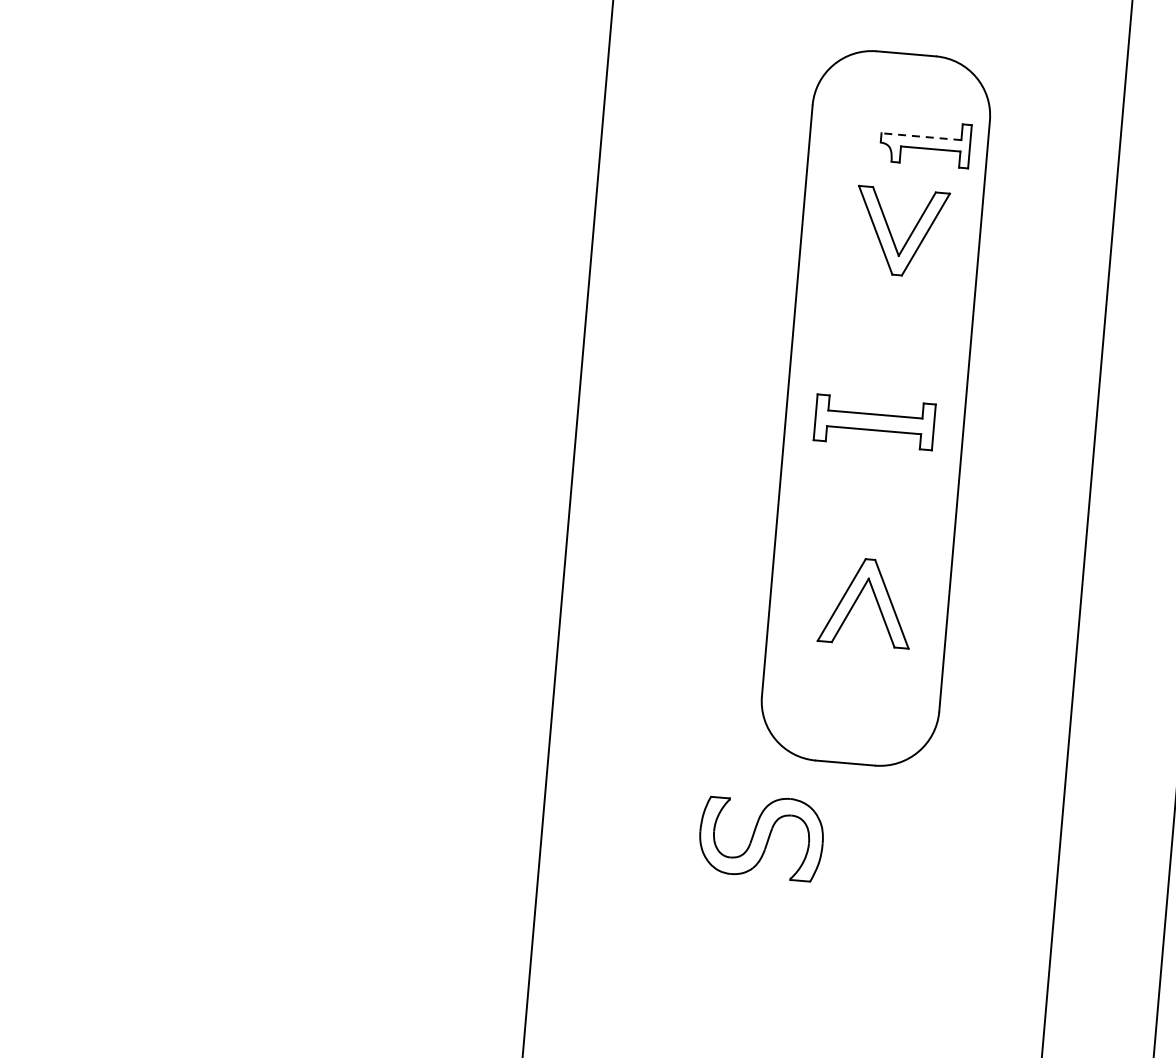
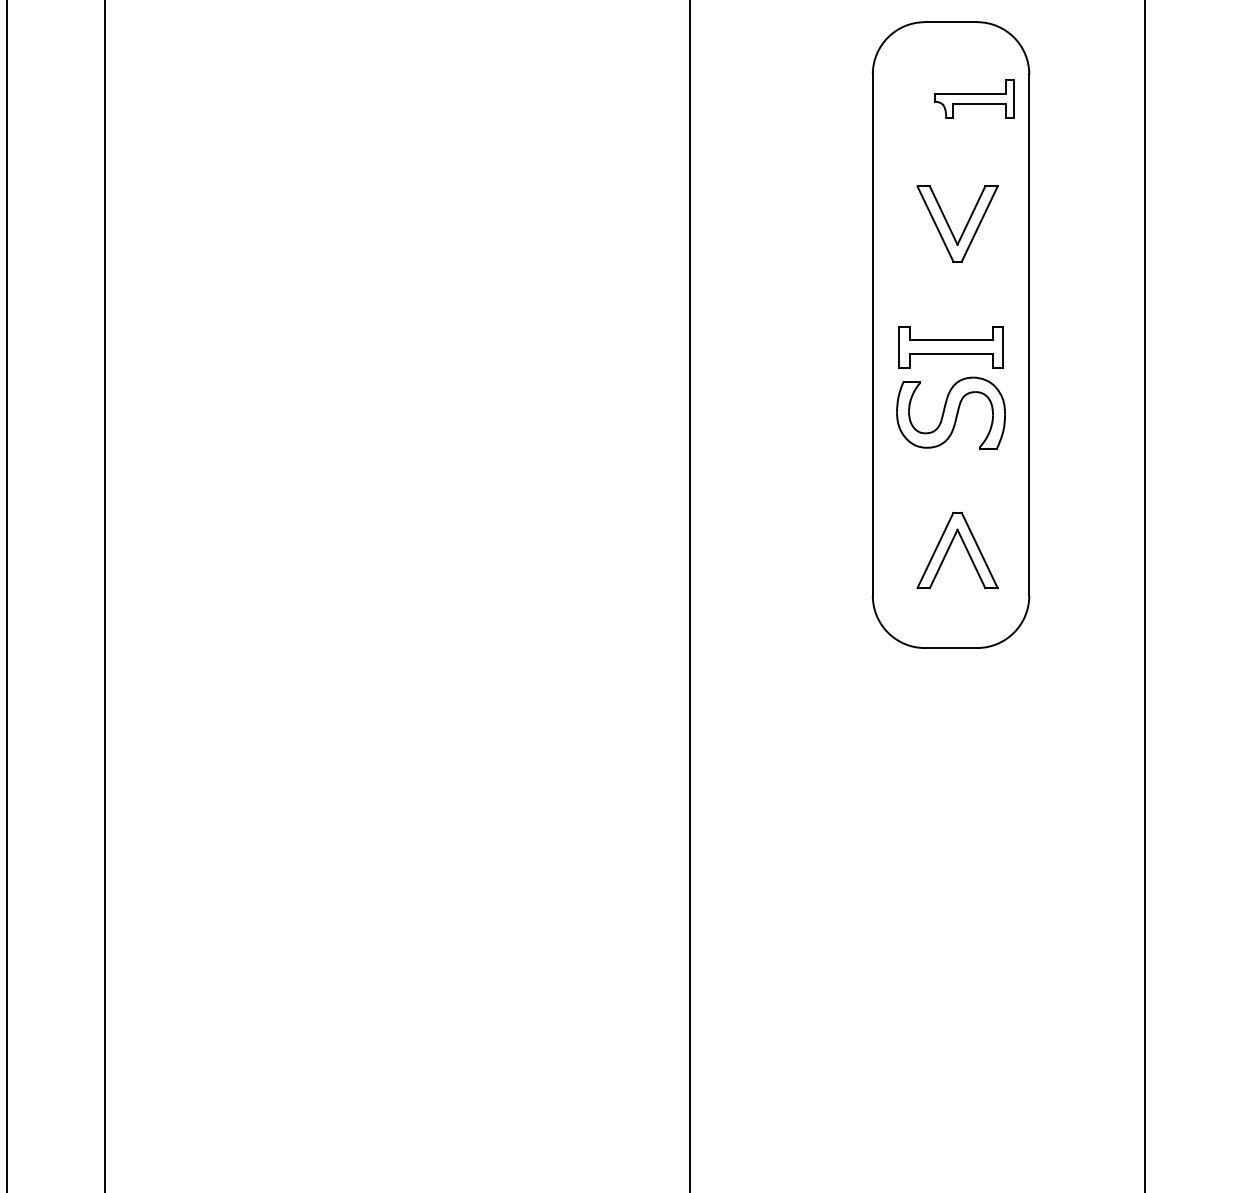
line: (921, 136) -> (970, 93), dashed -> solid
part: (892, 235) -> (950, 227), moved
part: (859, 598) -> (950, 547), moved
part: (761, 836) -> (950, 412), moved

